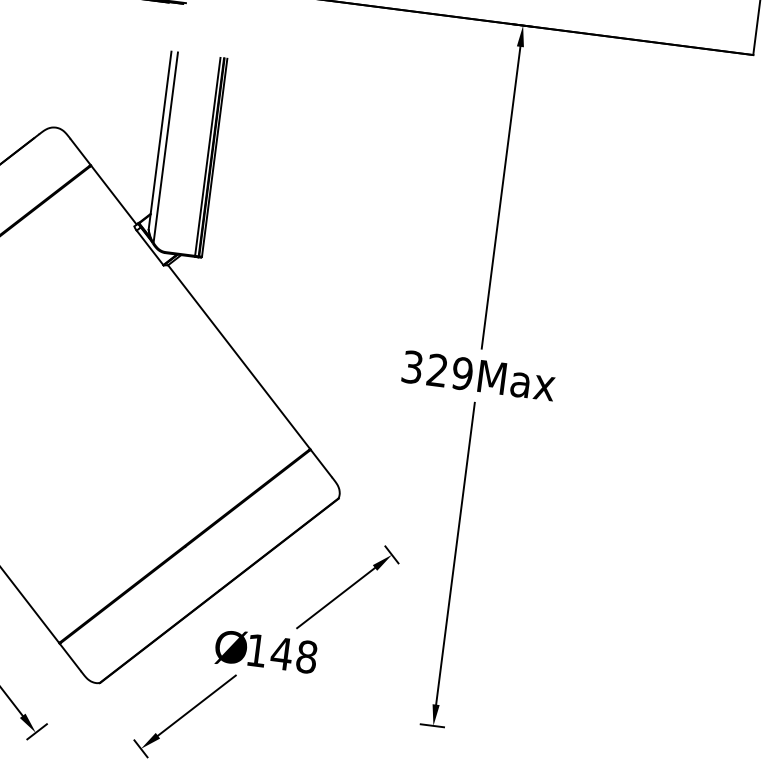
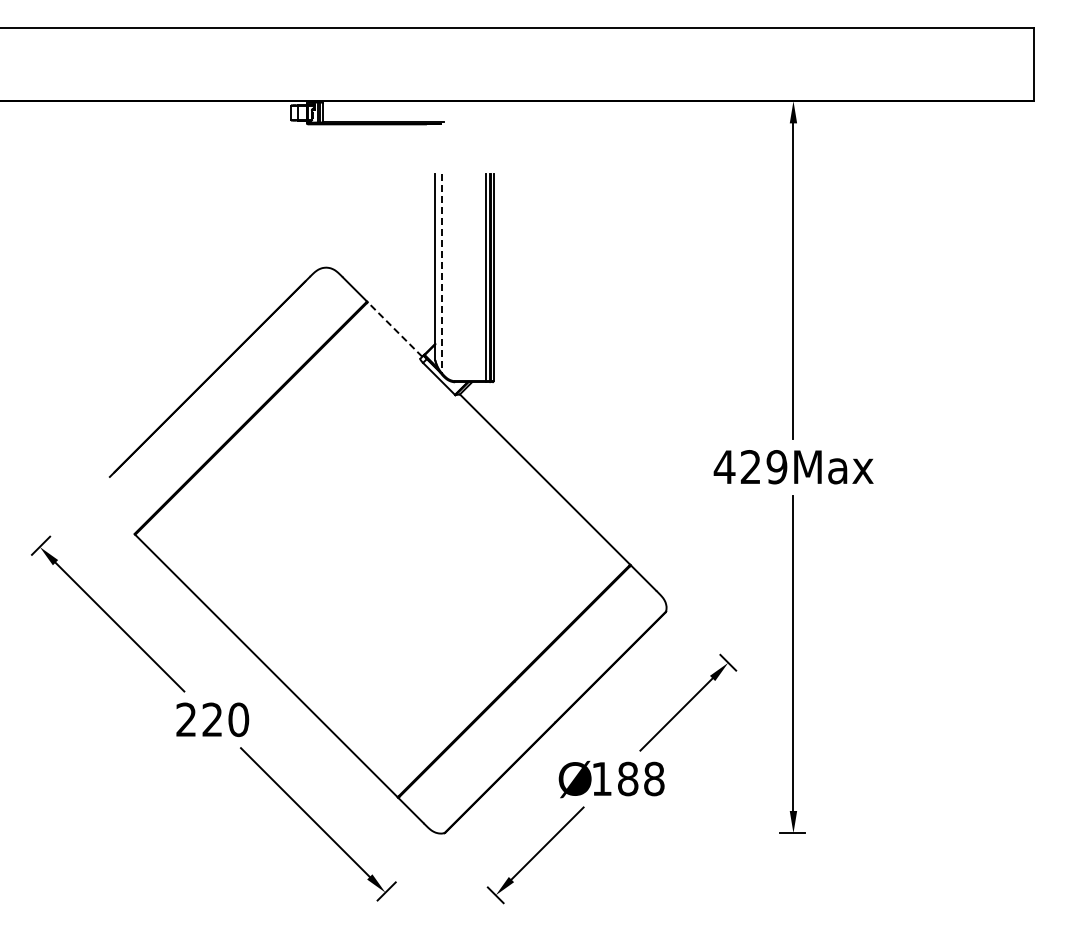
line: (166, 148) -> (442, 274), solid -> dashed
line: (114, 195) -> (395, 329), solid -> dashed
text: (412, 367) -> (724, 467), 329Max -> 429Max
text: (281, 653) -> (627, 778), 148 -> 188

